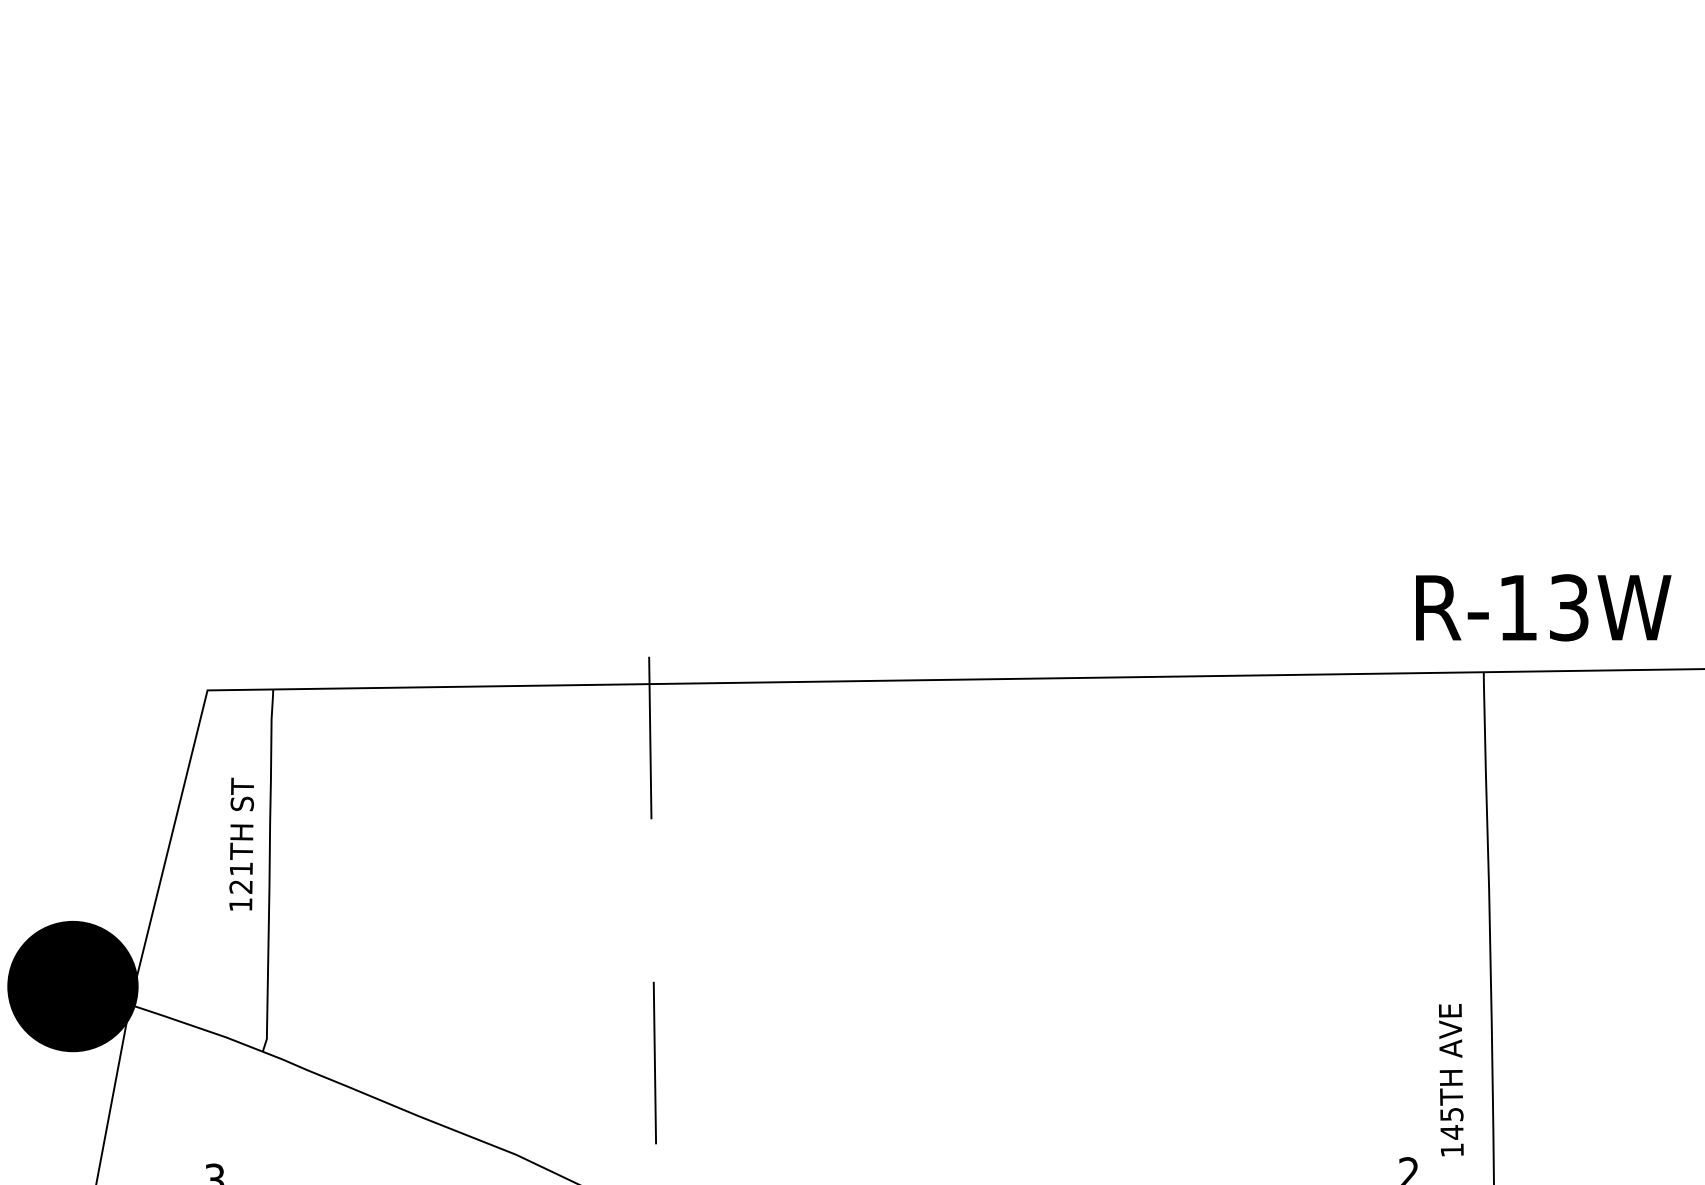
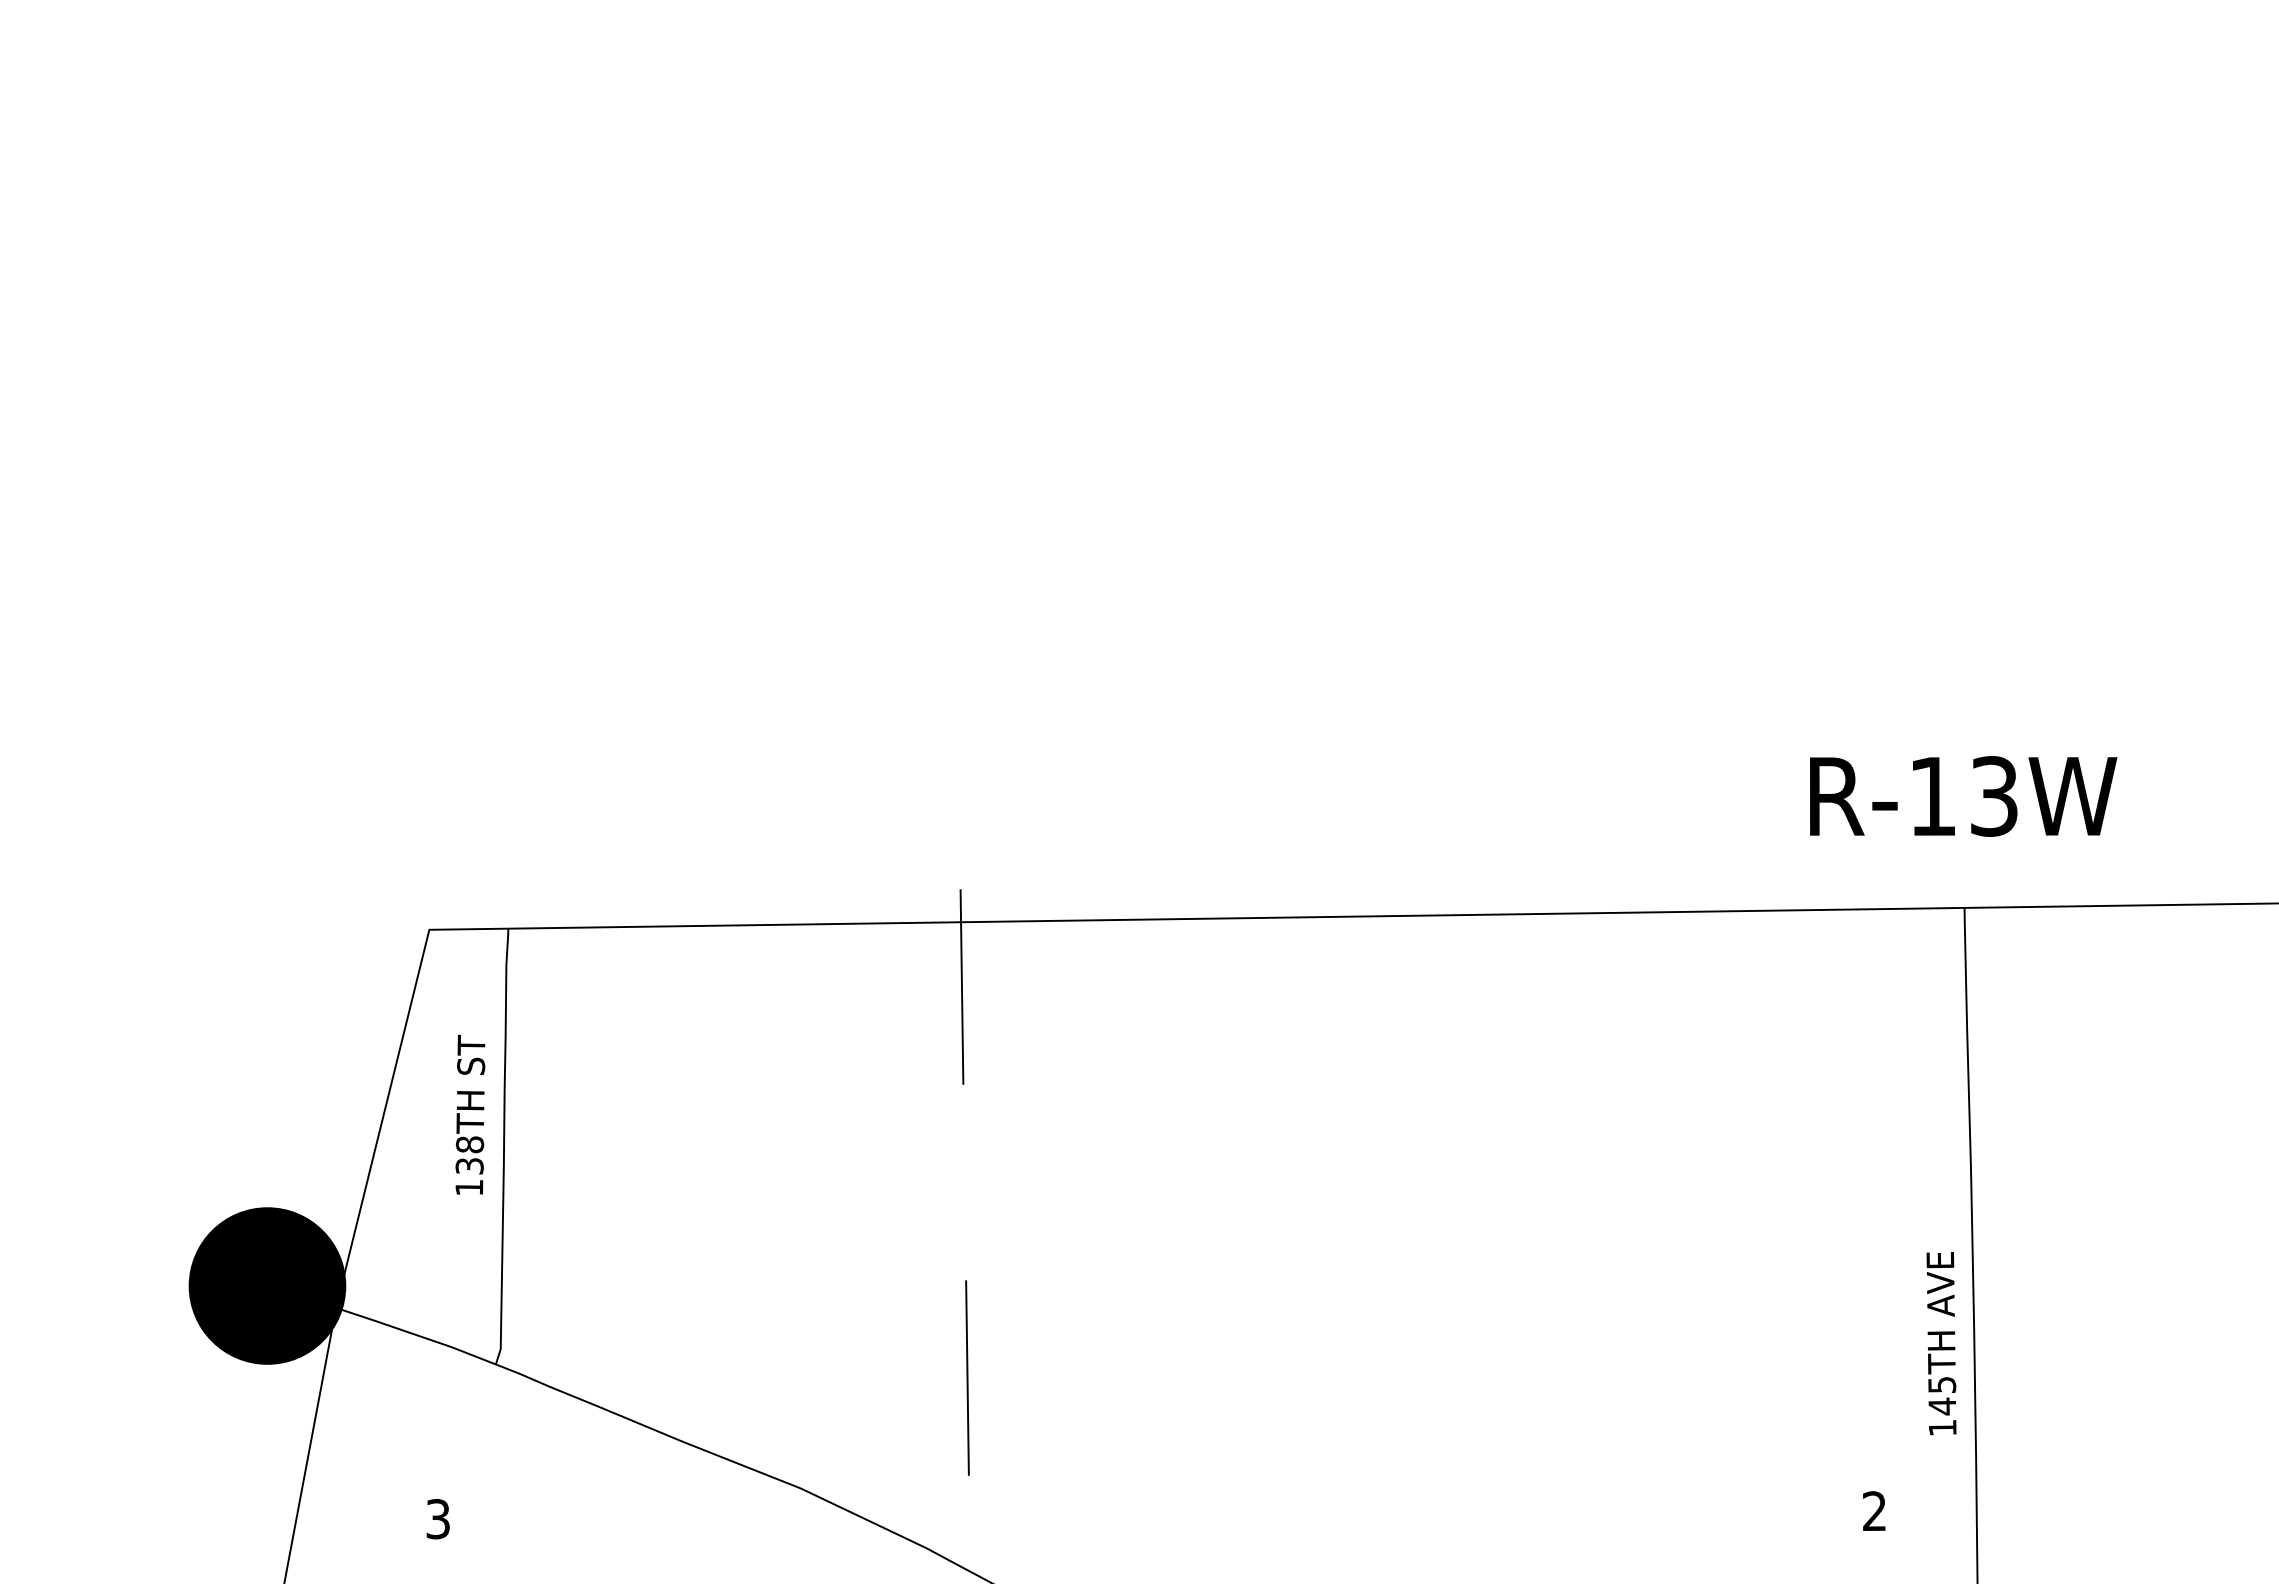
text: (1543, 607) -> (1963, 796), moved
text: (240, 878) -> (469, 1155), 121TH -> 138TH
text: (1451, 1080) -> (1941, 1343), moved

